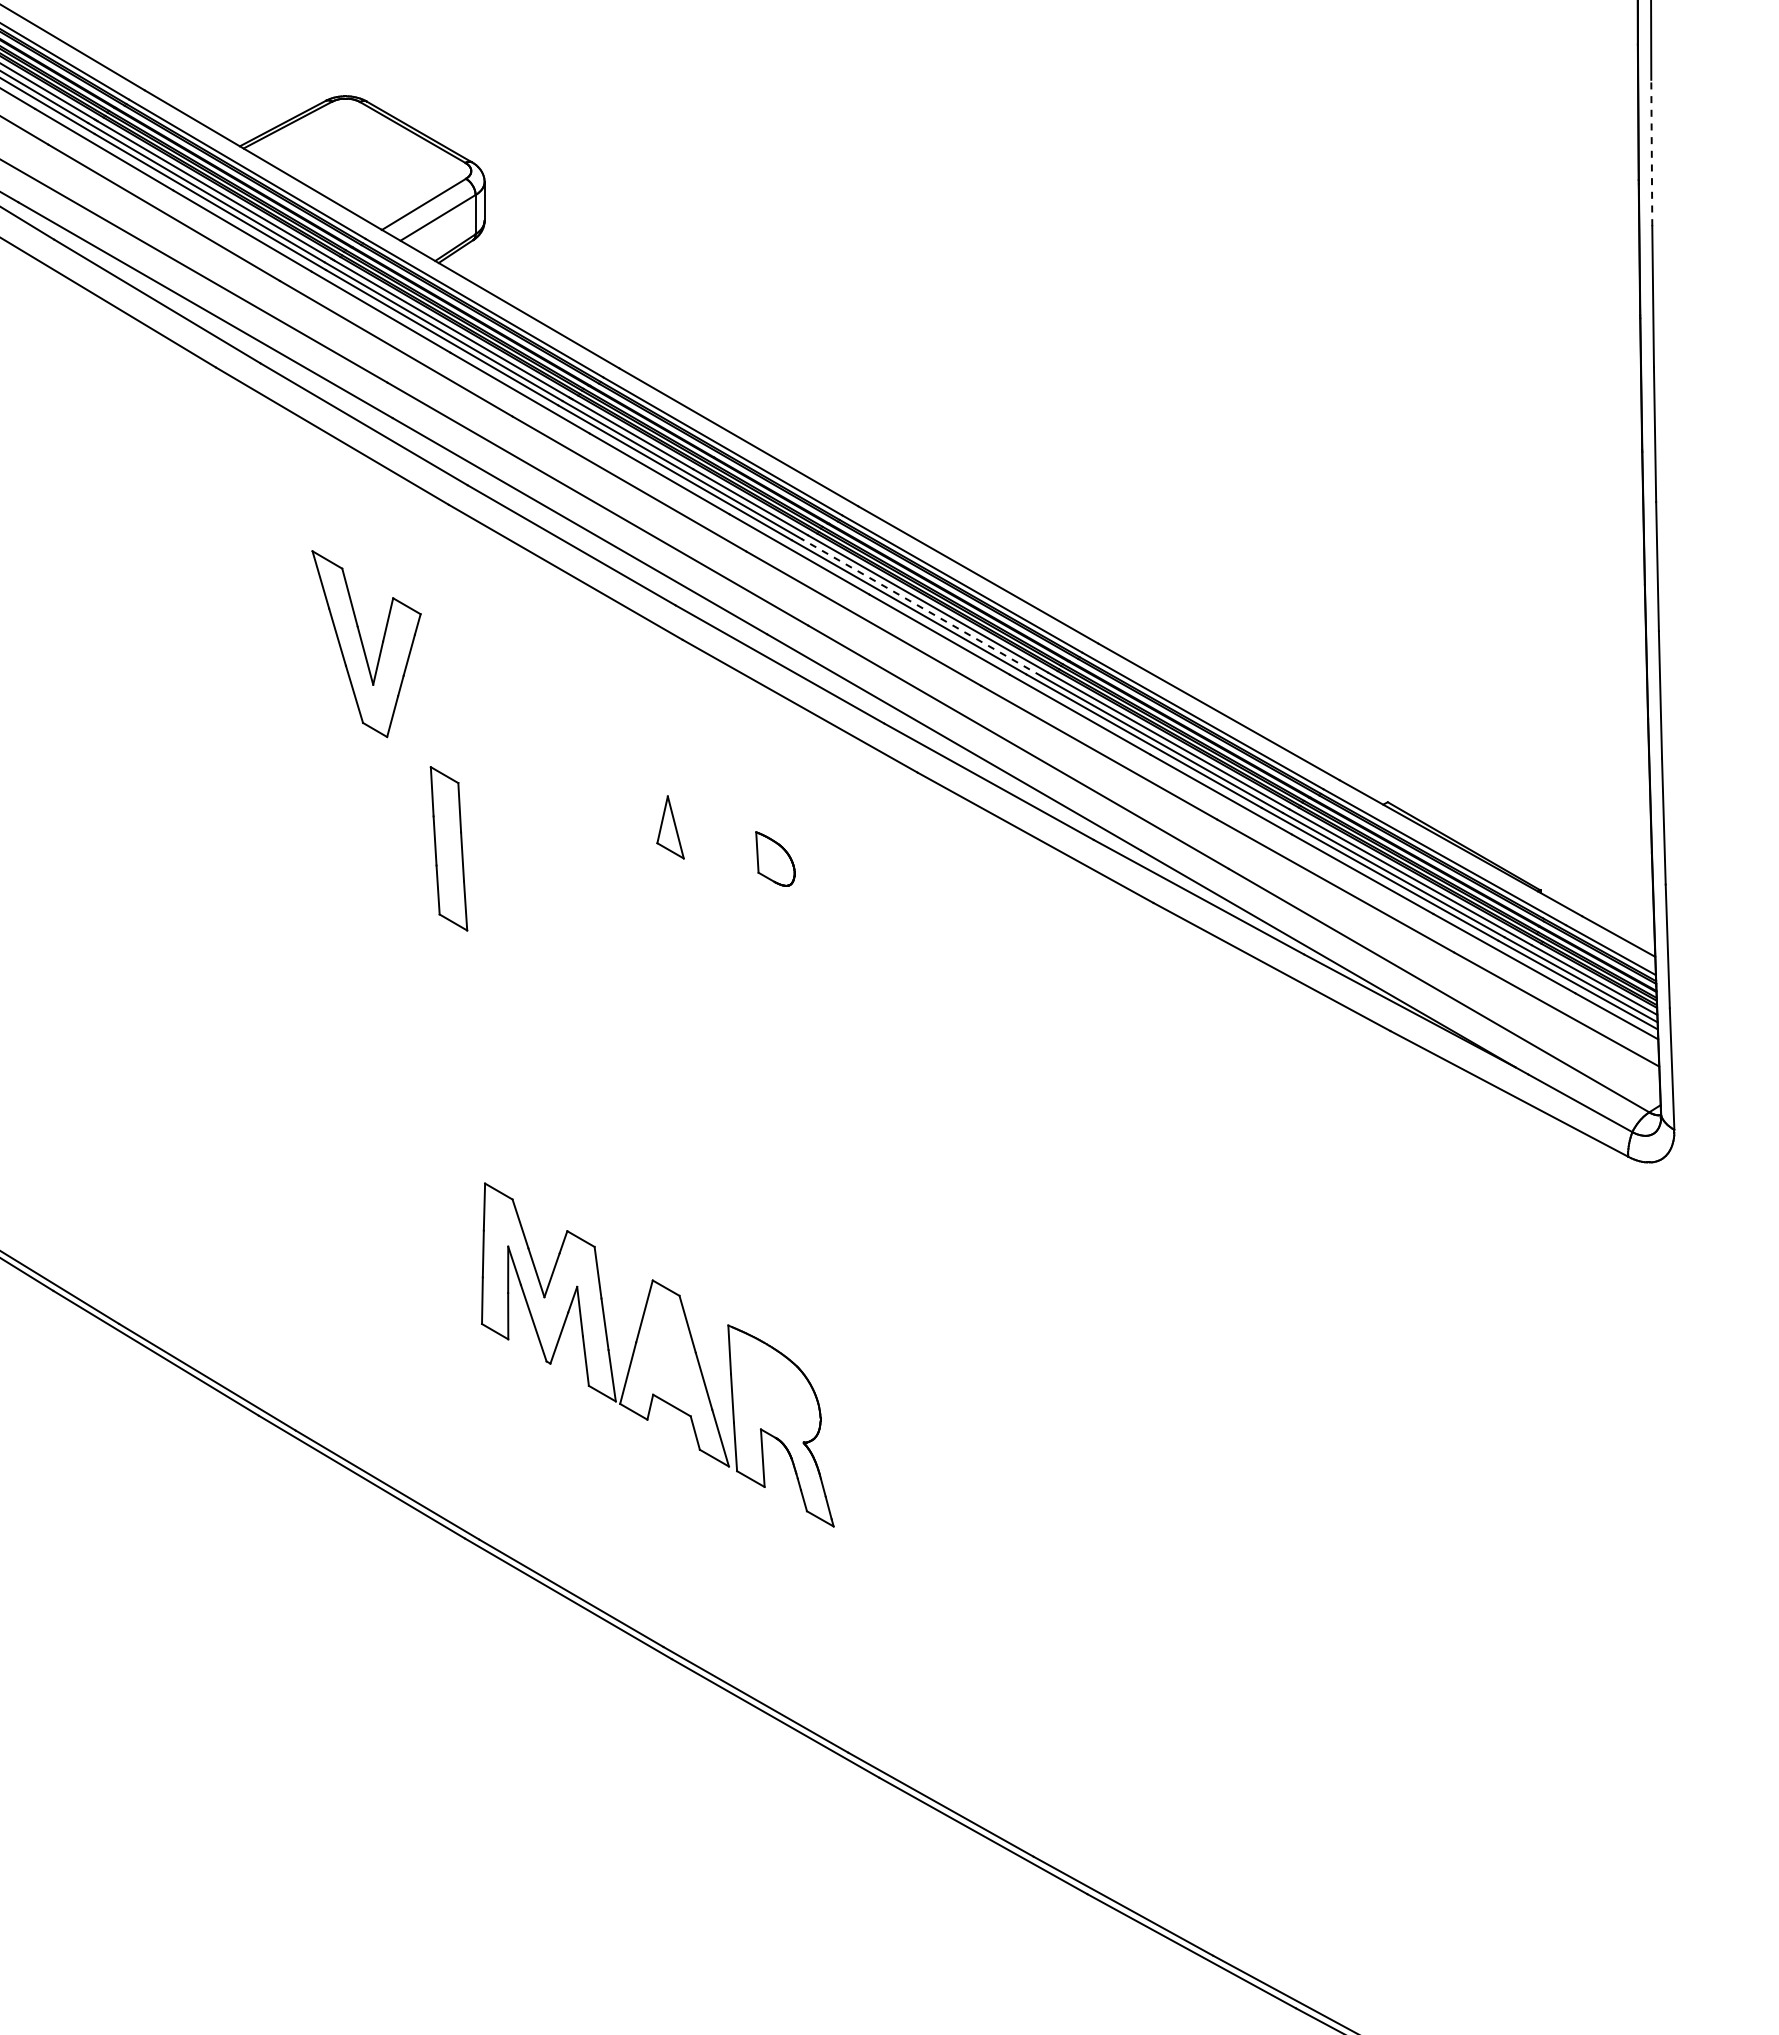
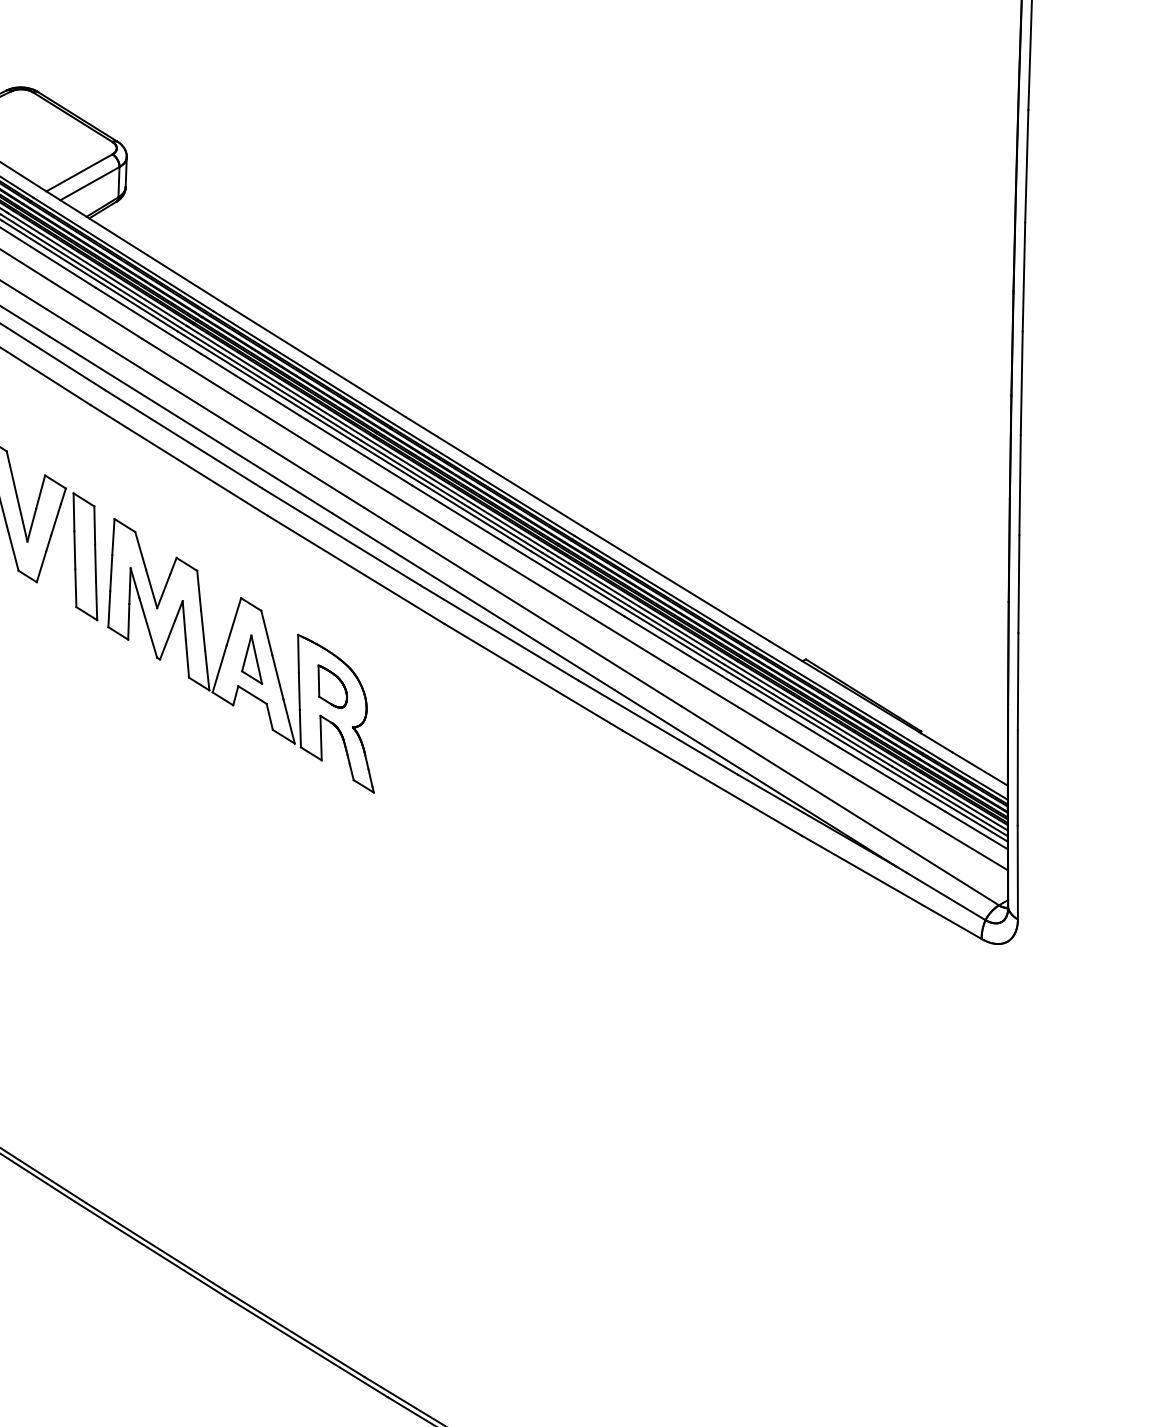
line: (1651, 152) -> (1026, 165), dashed -> solid
line: (921, 607) -> (451, 496), dashed -> solid
part: (448, 848) -> (84, 556), moved
part: (657, 1354) -> (242, 655), moved

